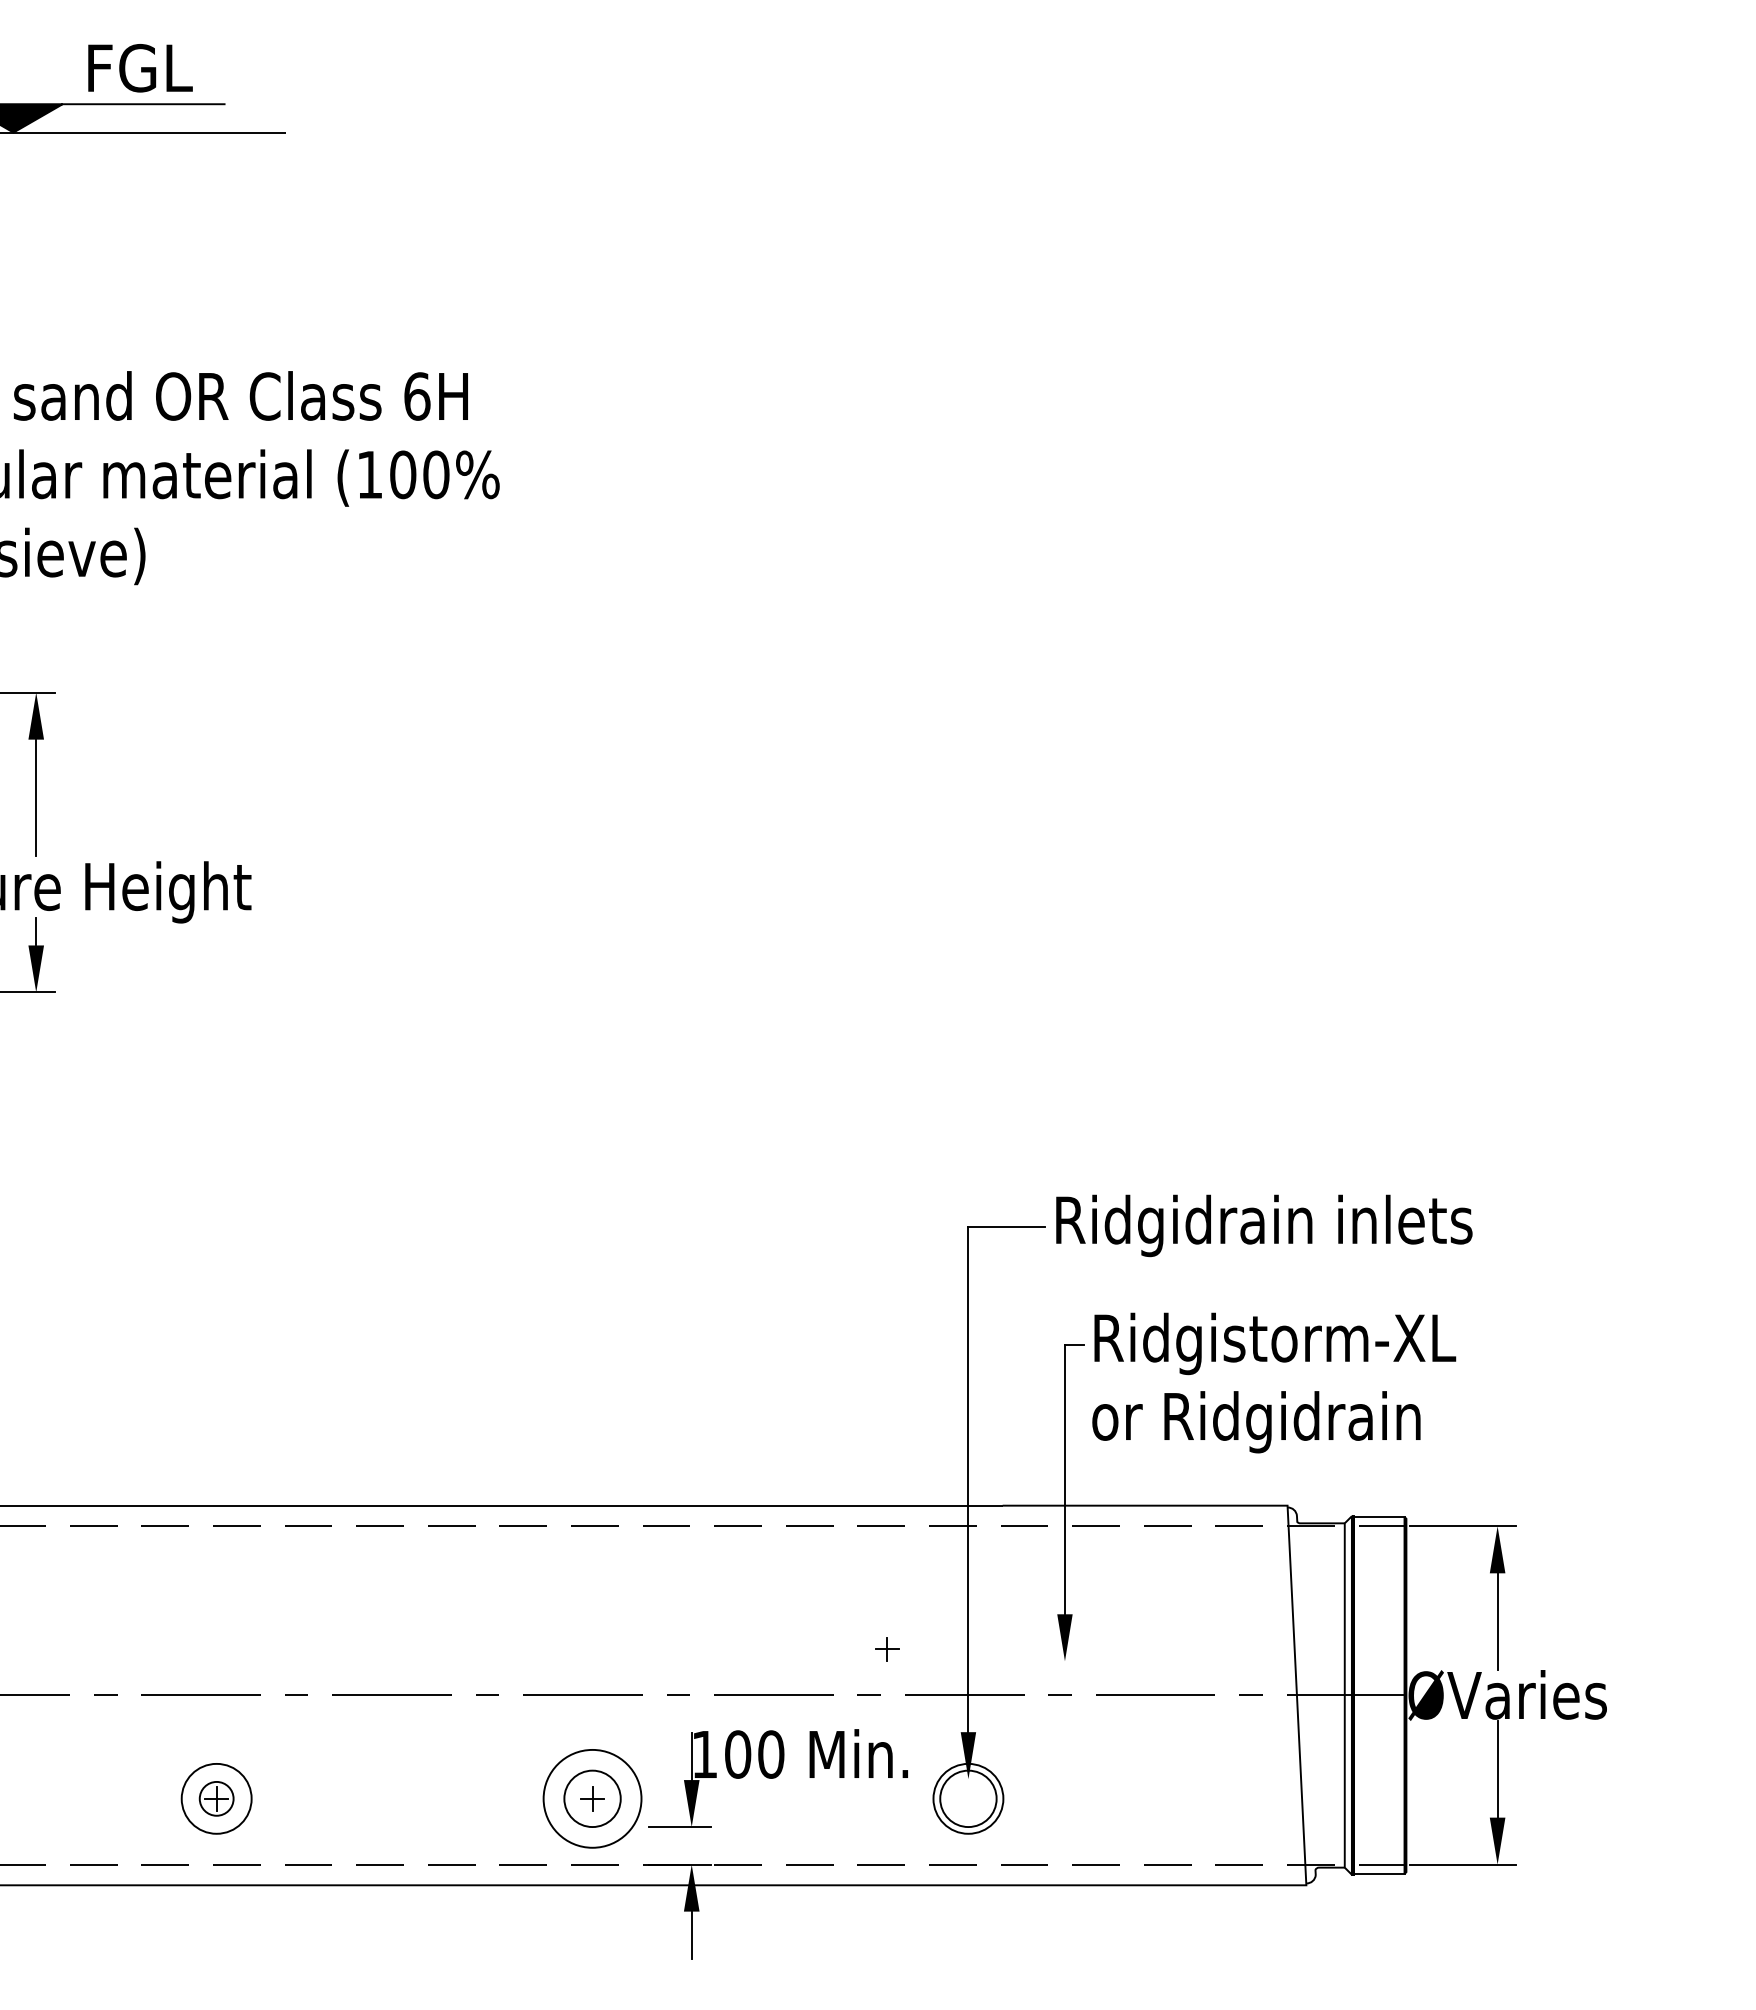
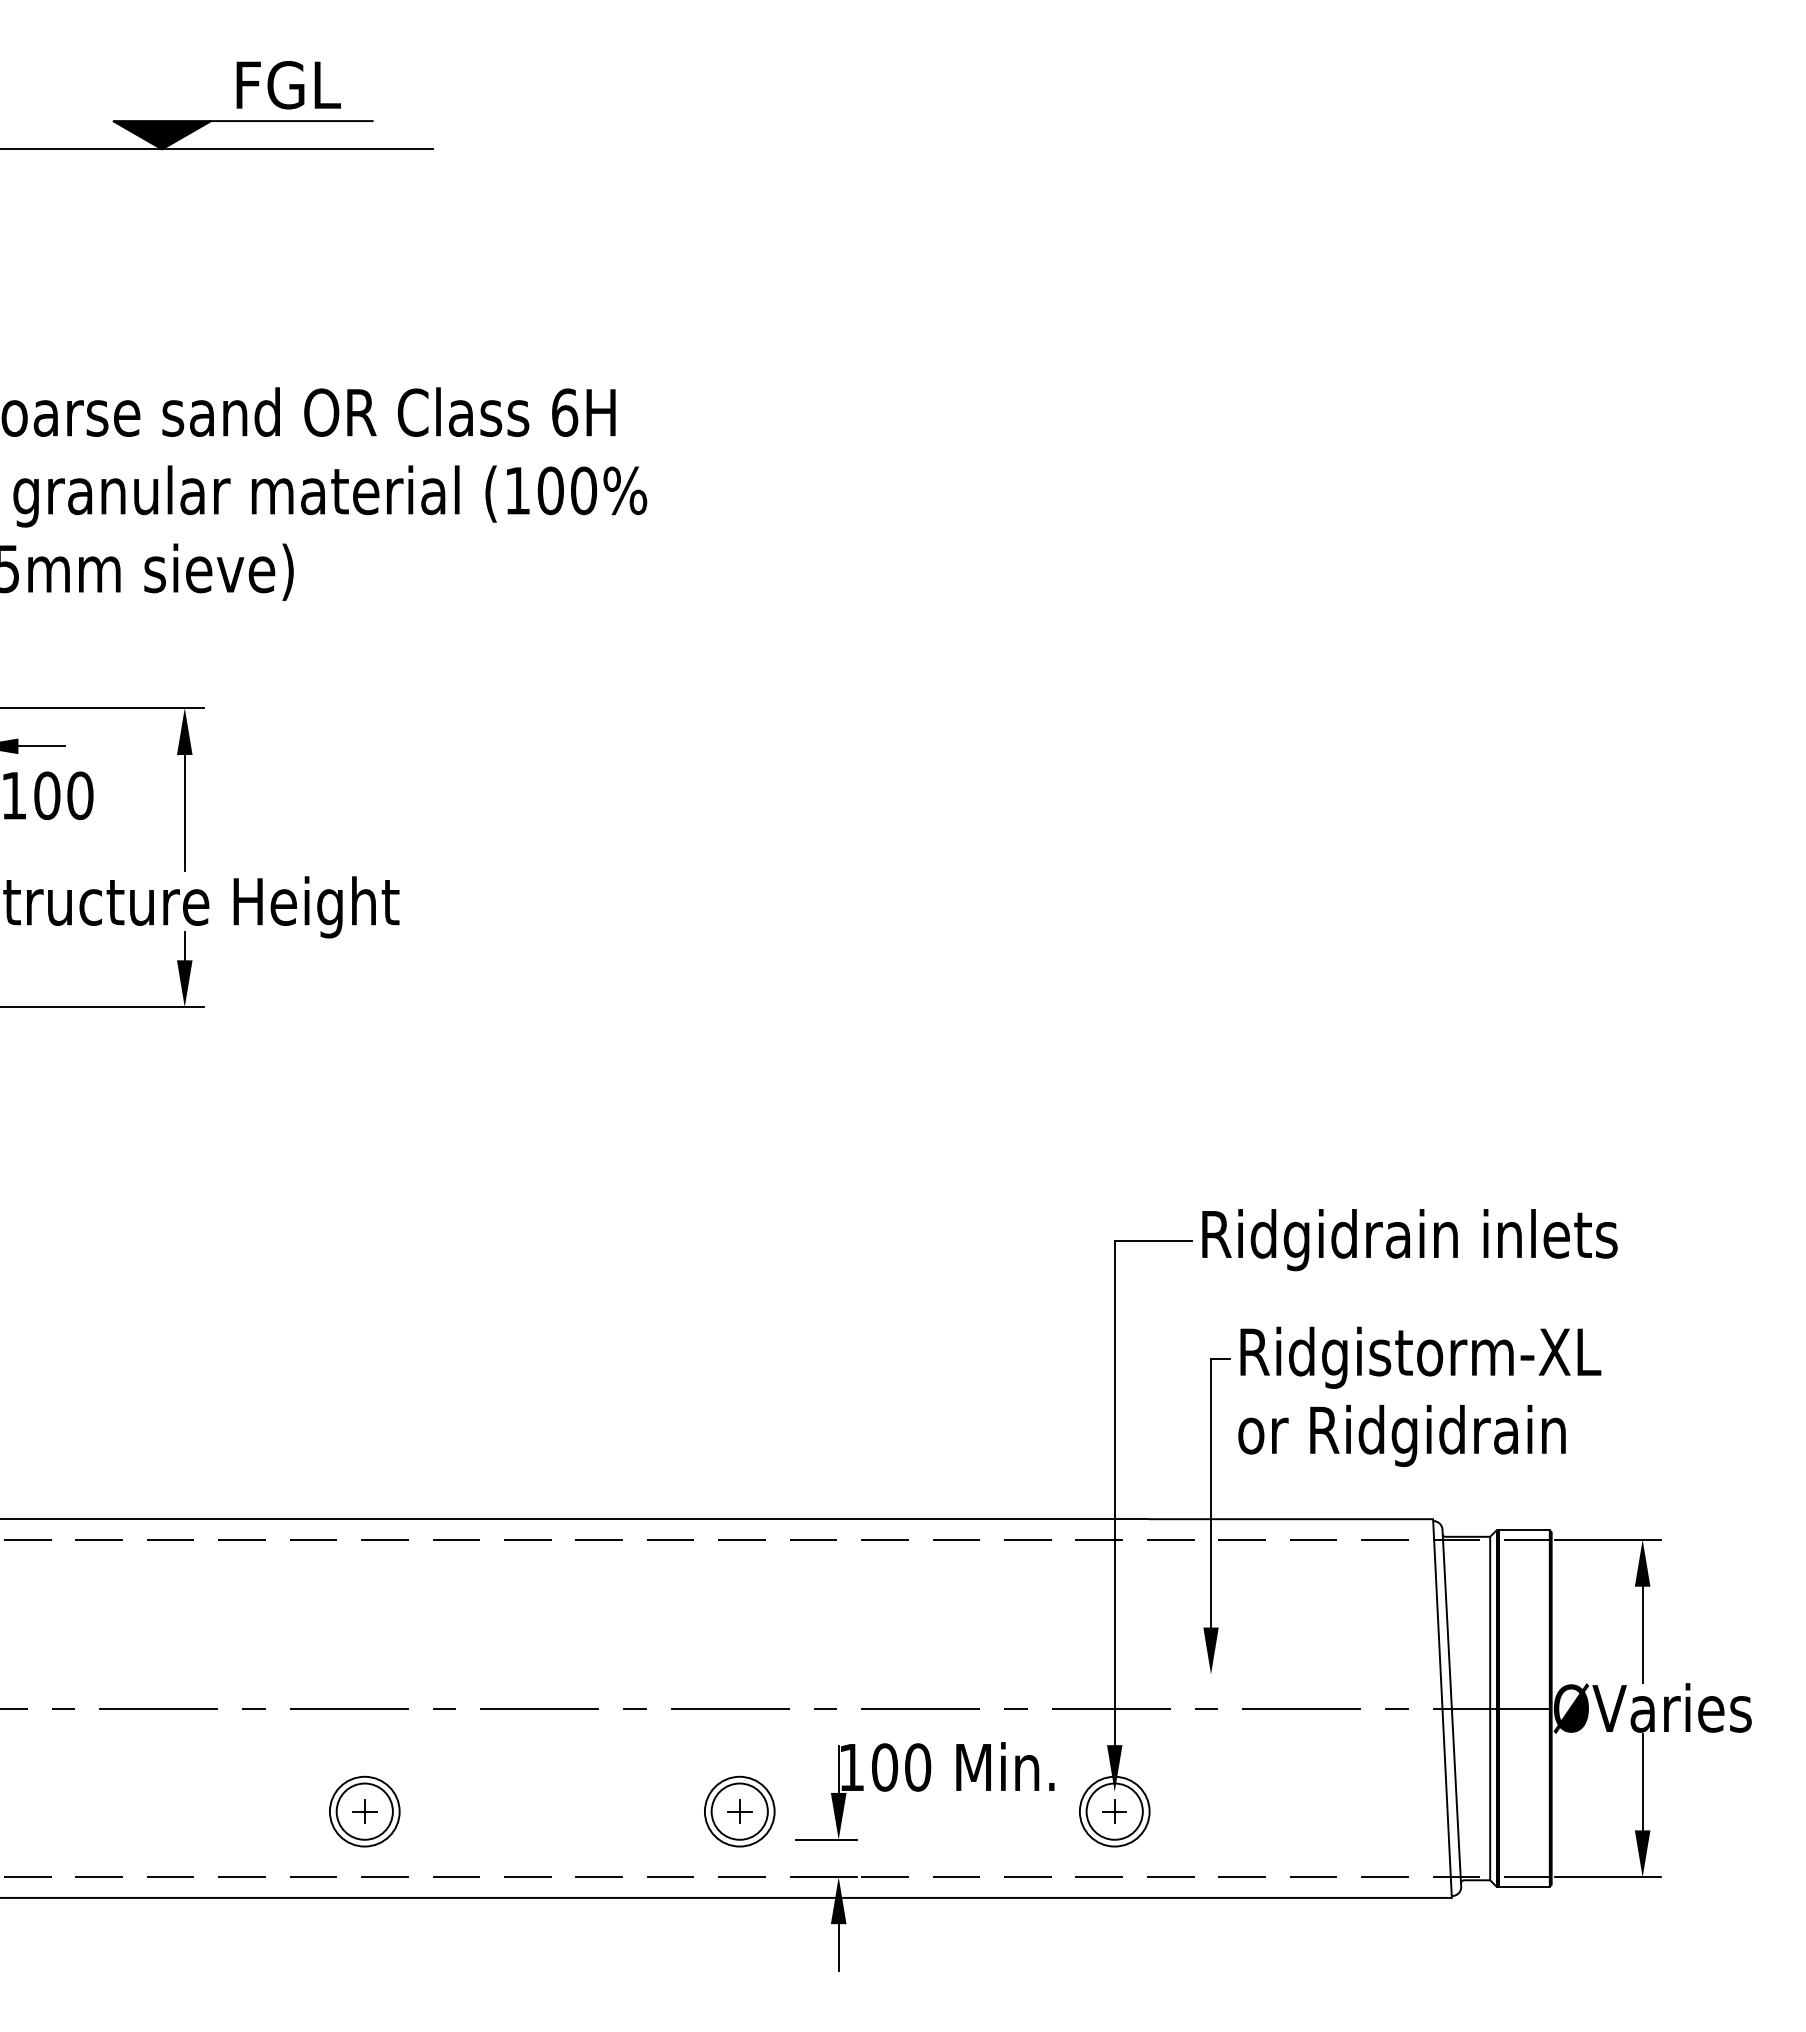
part: (887, 1649) -> (1114, 1811), moved
line: (1306, 1695) -> (1451, 1708), added
circle: (216, 1798) -> (364, 1811), size x1.67
circle: (592, 1798) -> (739, 1811), size x0.71

